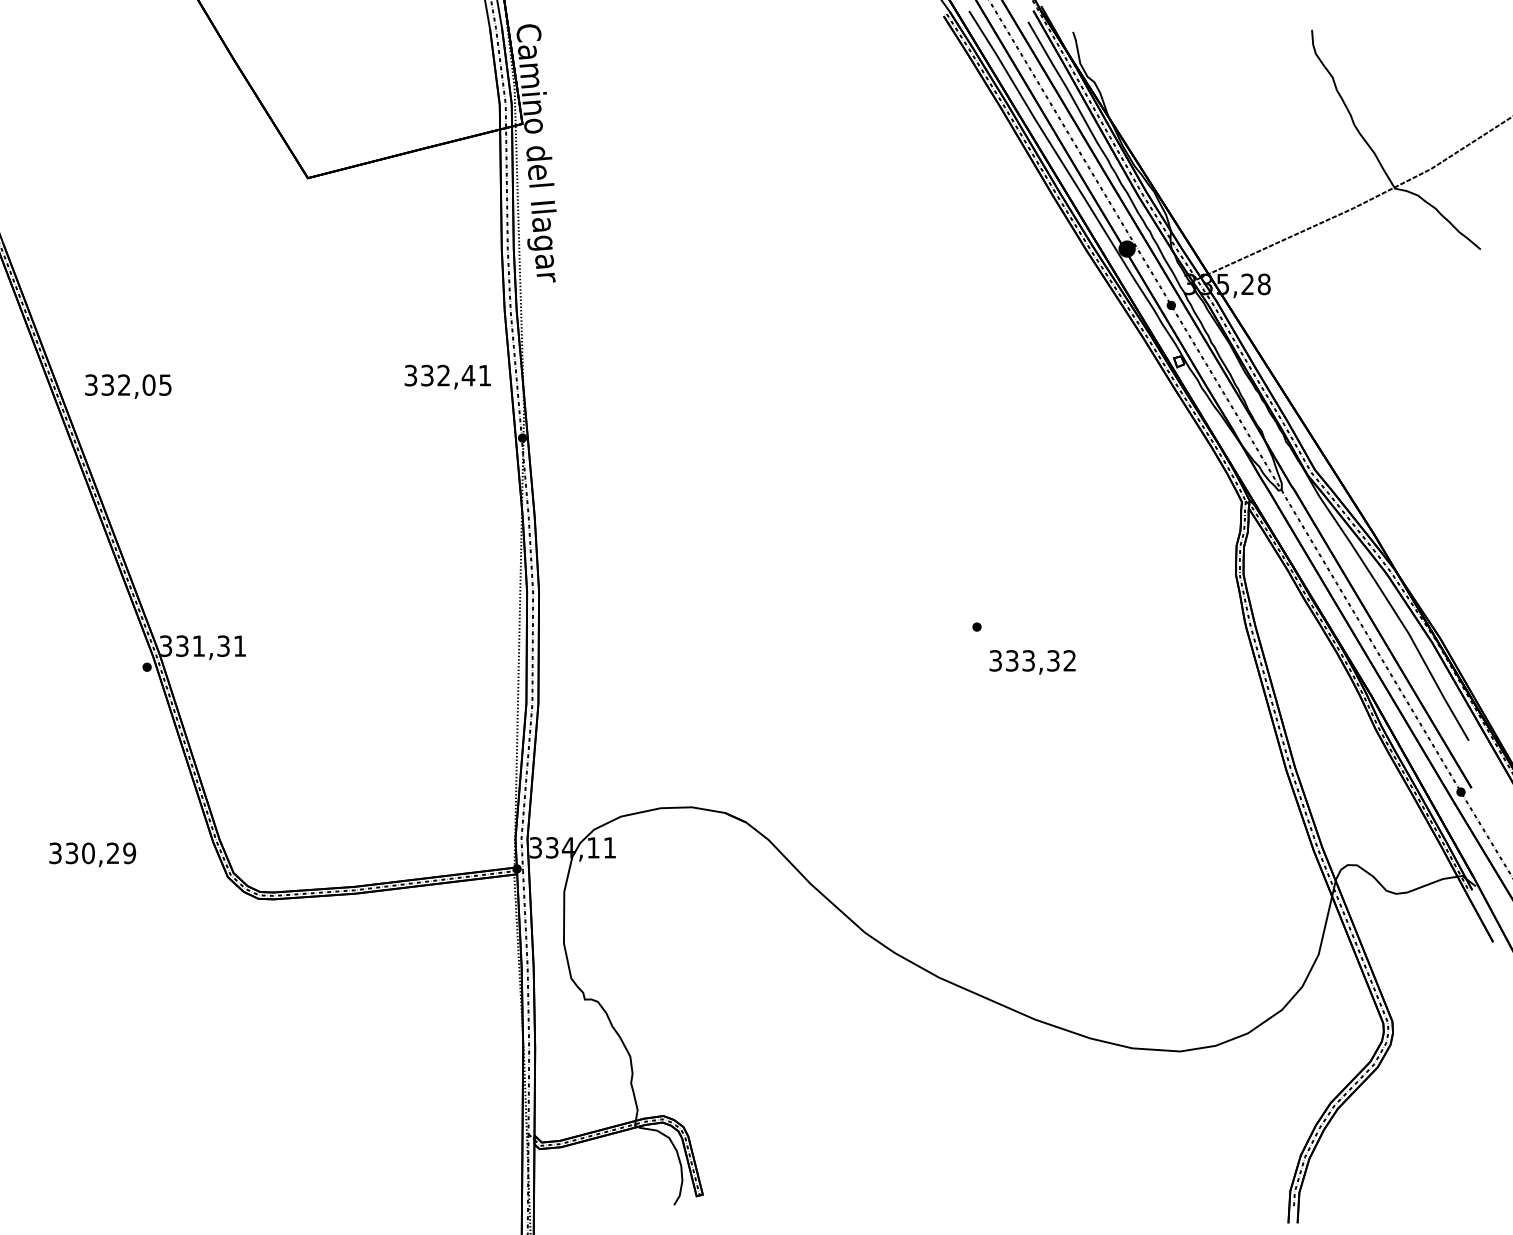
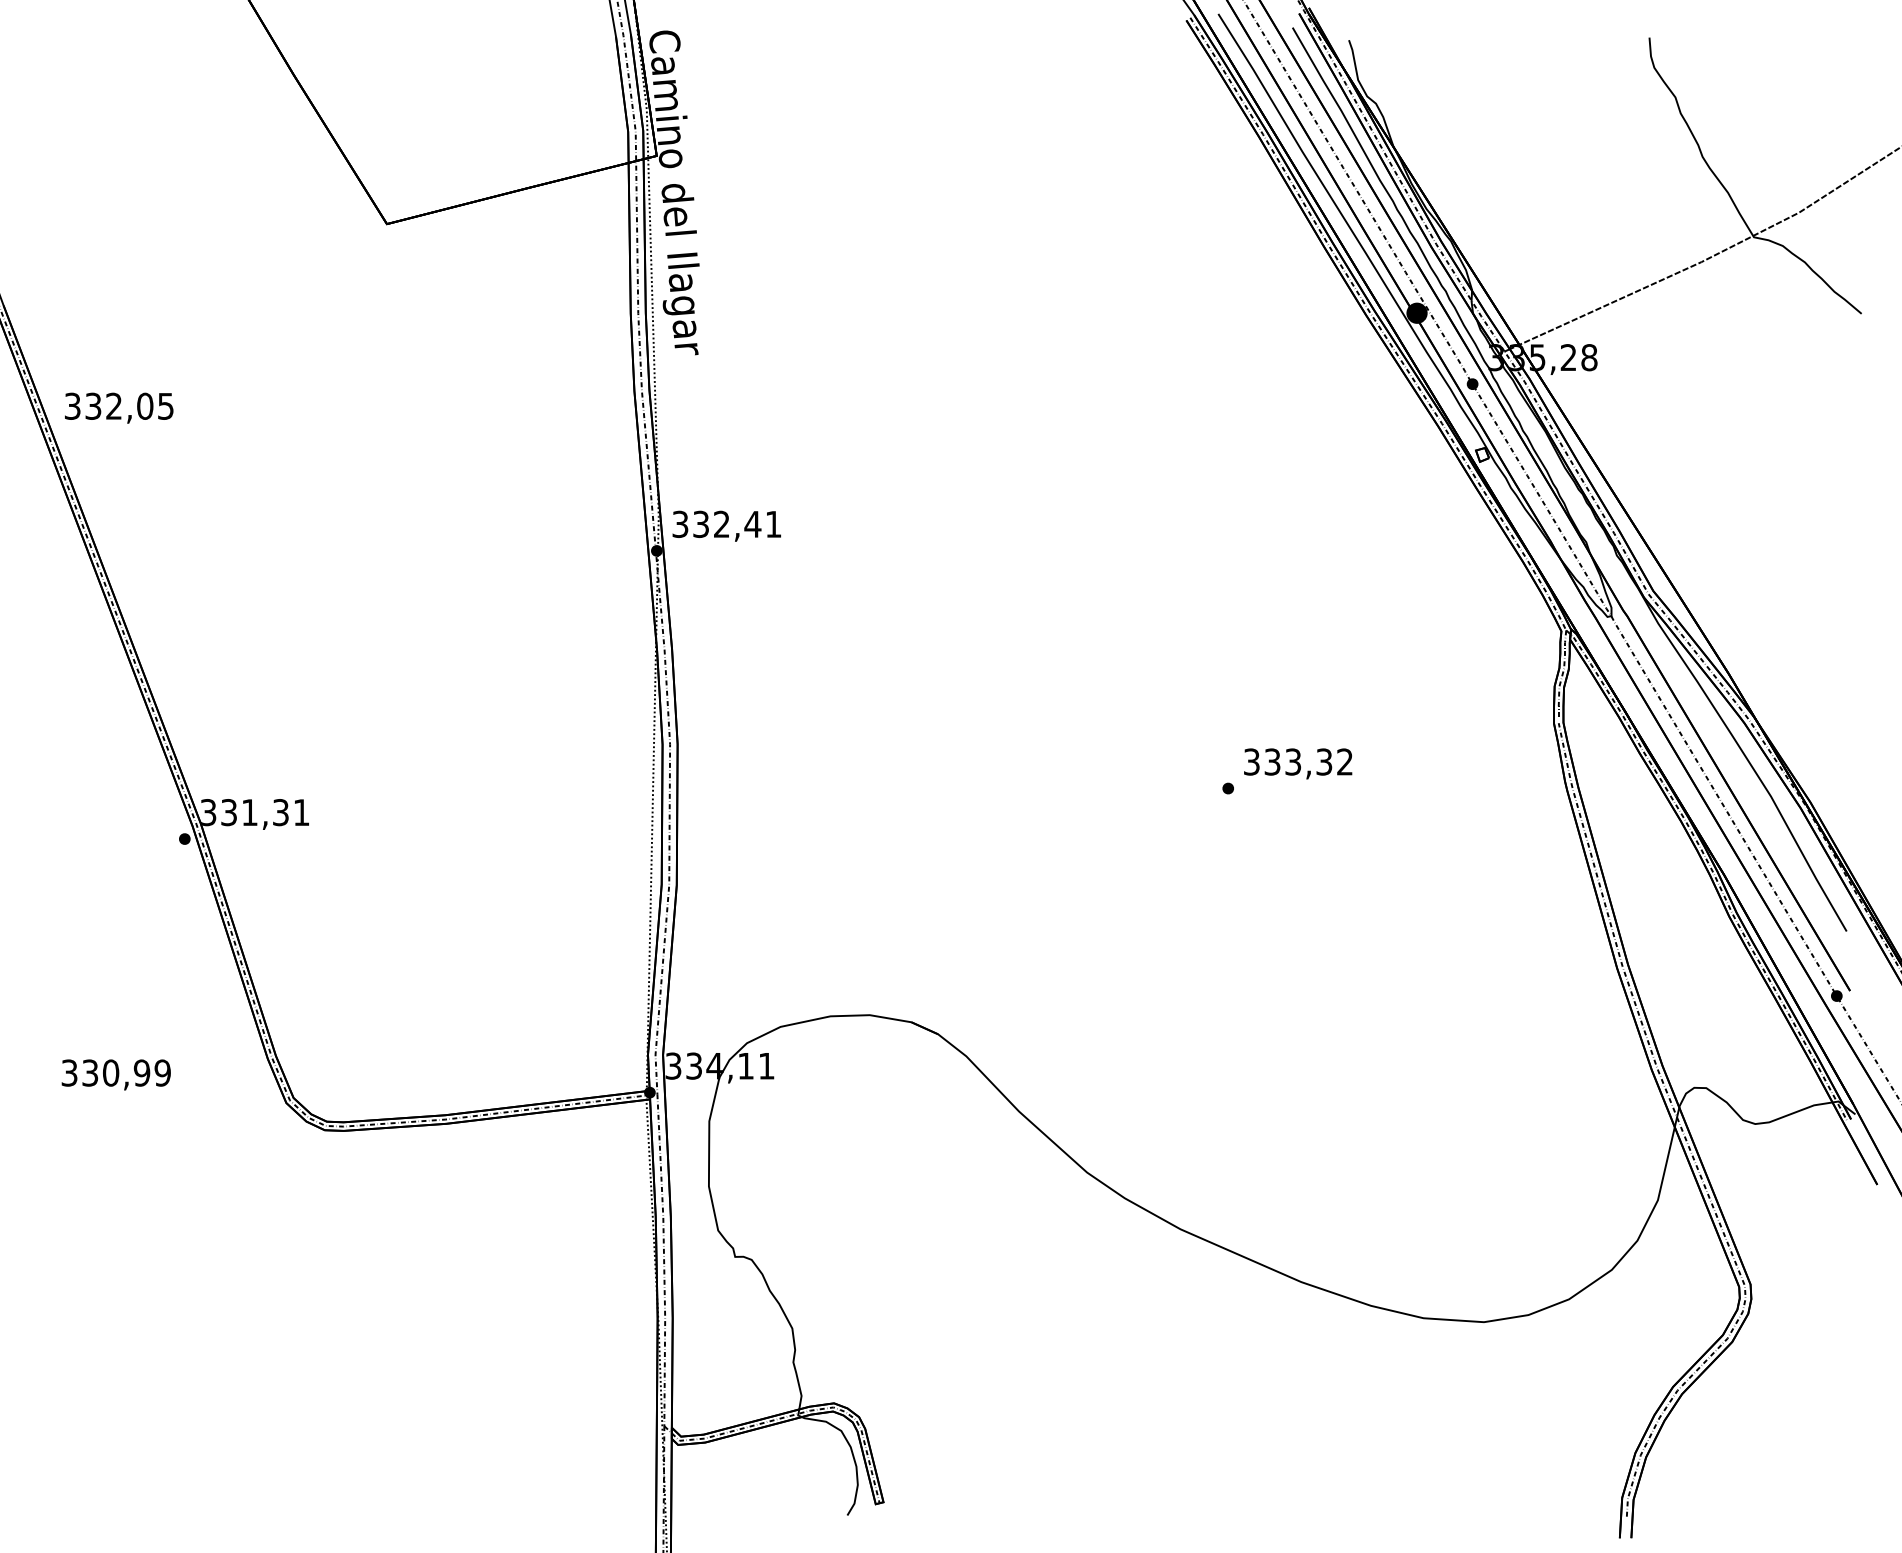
text: (447, 376) -> (726, 525), moved
text: (128, 386) -> (119, 407), moved
text: (1032, 662) -> (1298, 763), moved
text: (112, 852) -> (141, 1072), 330,29 -> 330,99

